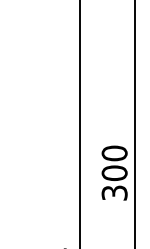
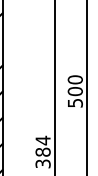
text: (113, 191) -> (74, 102), 300 -> 500

